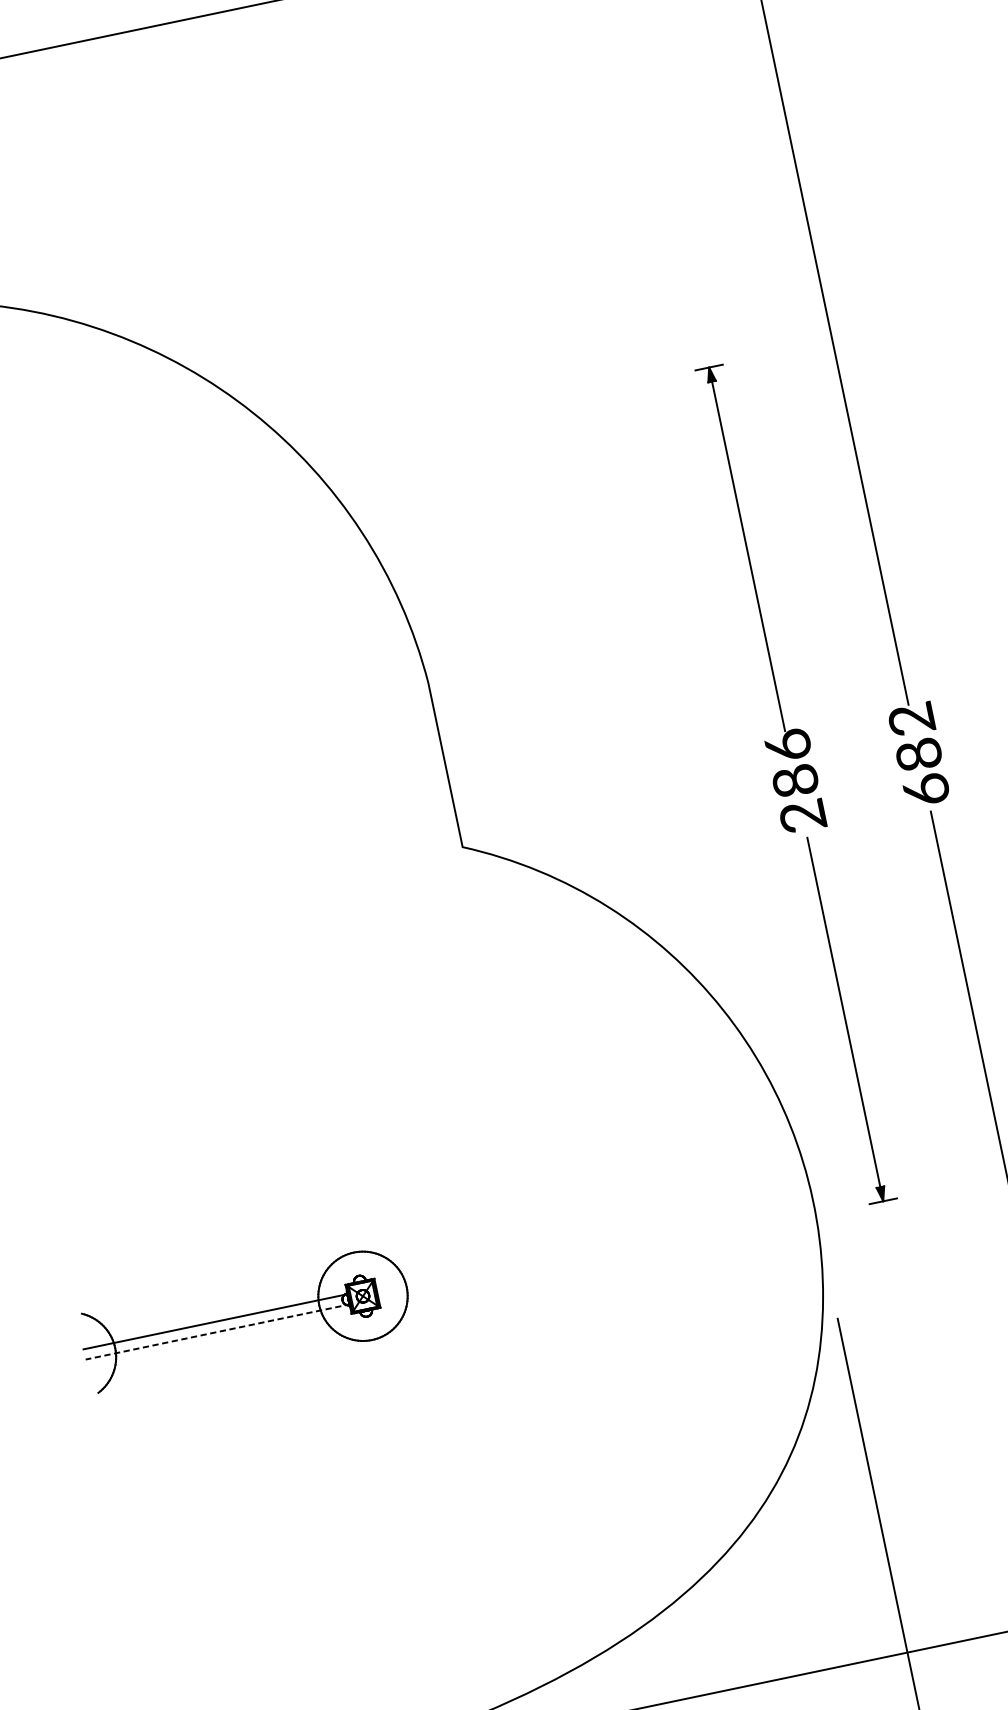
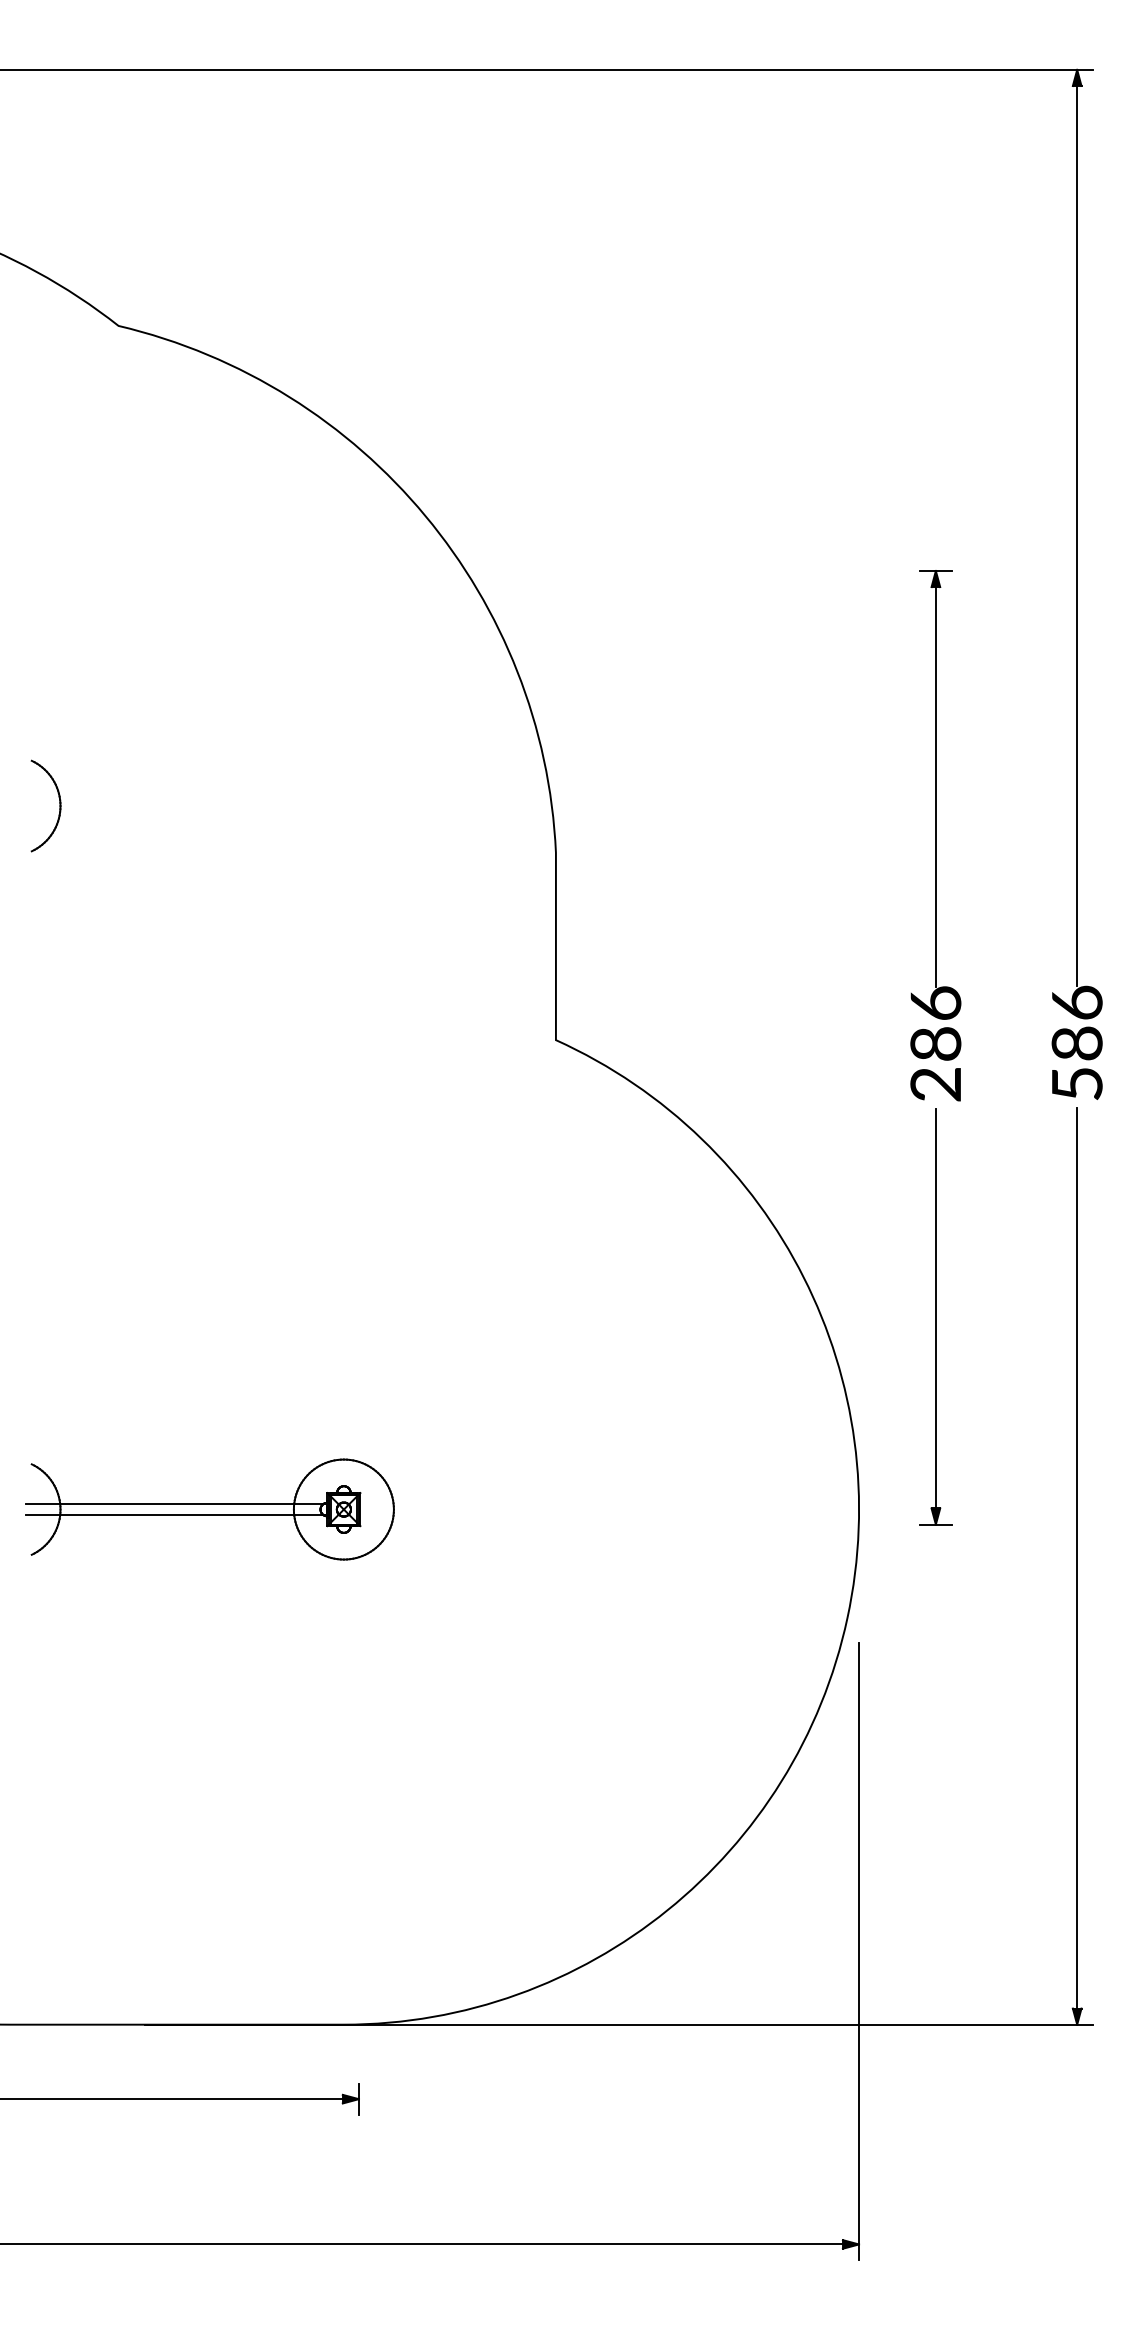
text: (918, 754) -> (1076, 1042), 682 -> 586
line: (218, 1331) -> (177, 1515), dashed -> solid

